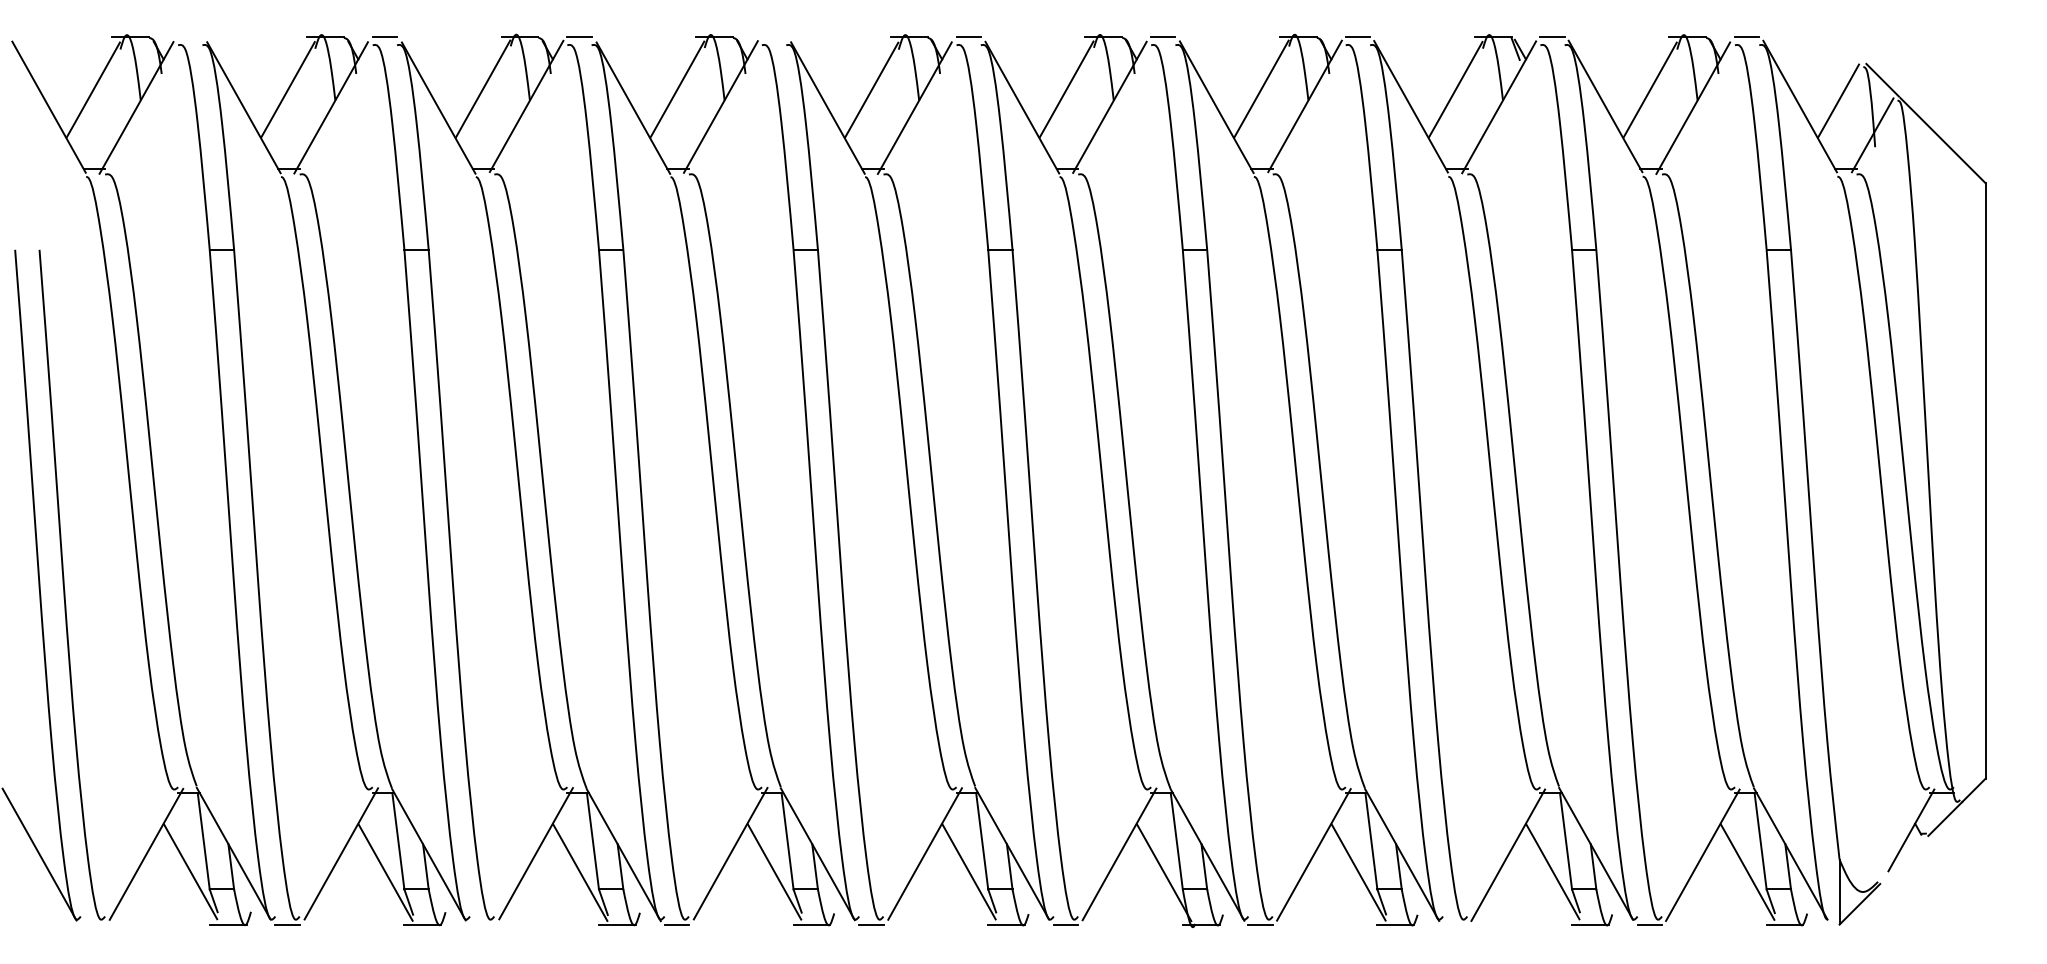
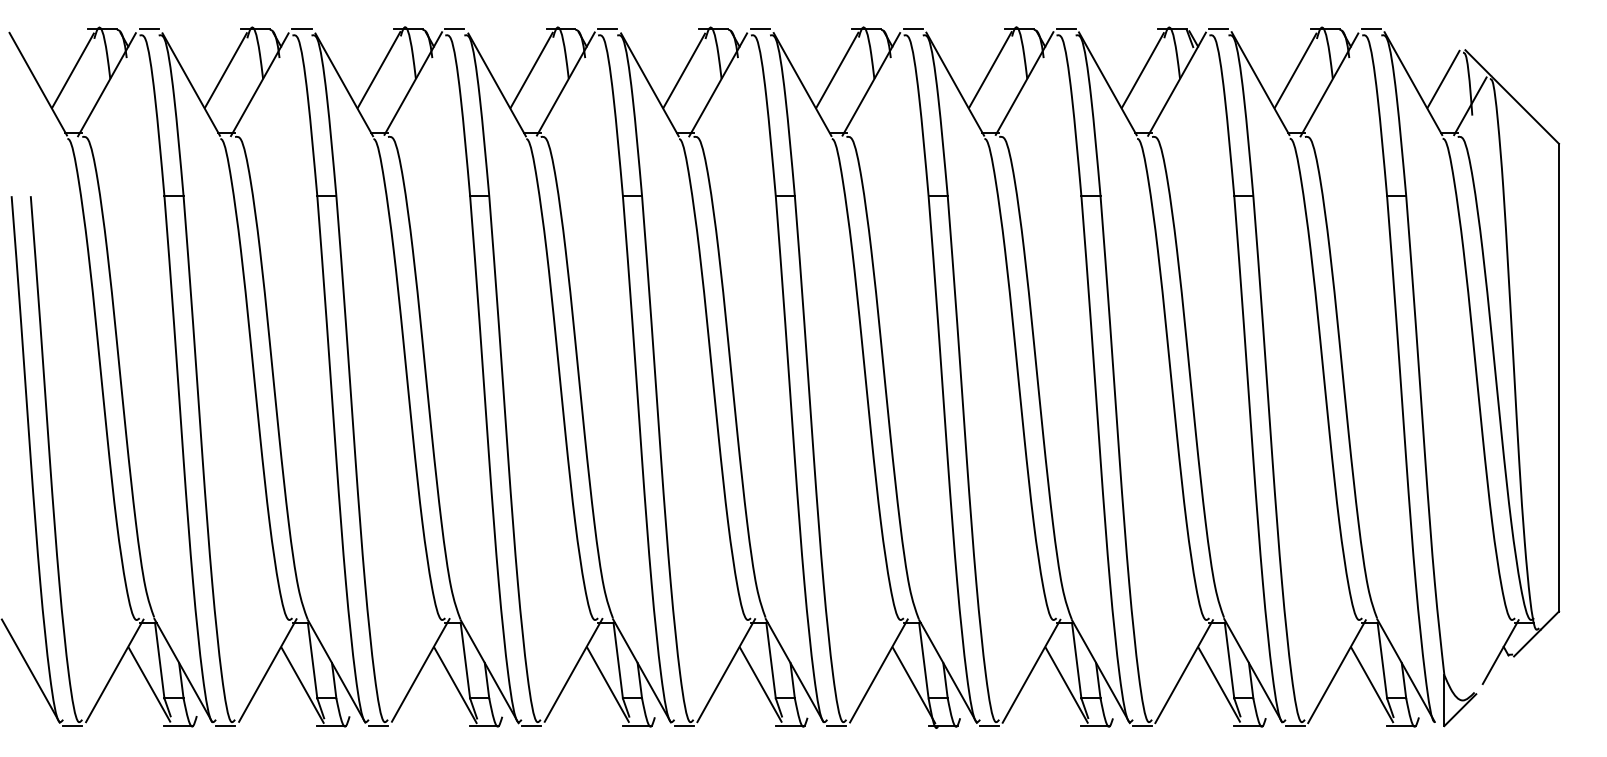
line: (190, 37) -> (149, 29), added
line: (773, 37) -> (607, 29), added
line: (92, 924) -> (72, 725), added
line: (481, 924) -> (377, 725), added
line: (1455, 924) -> (1142, 725), added

